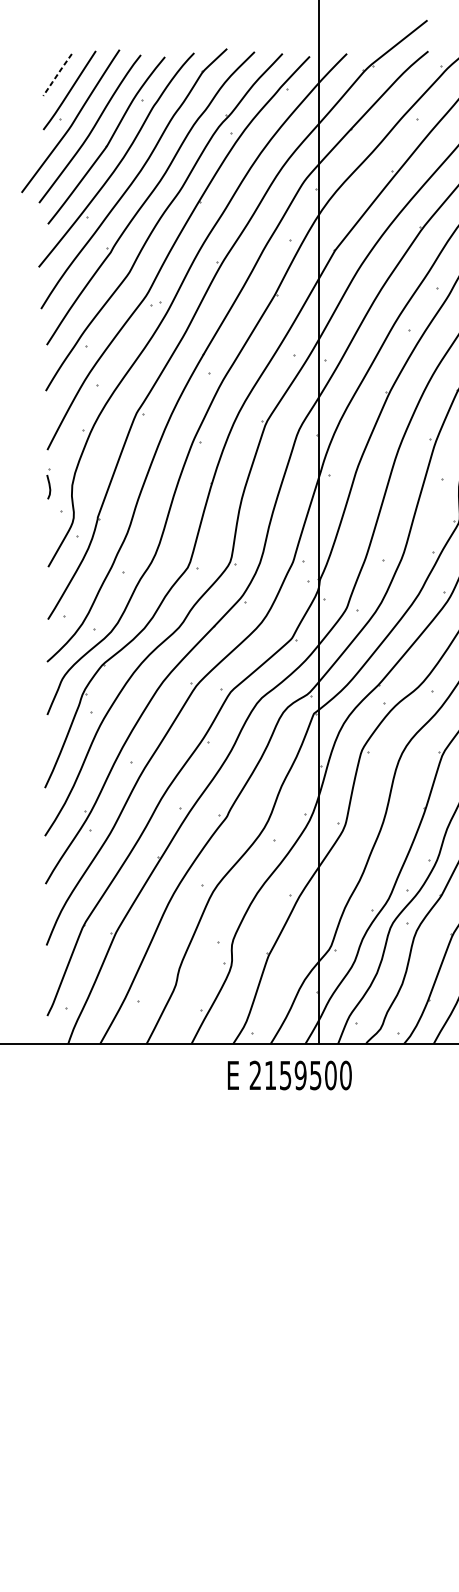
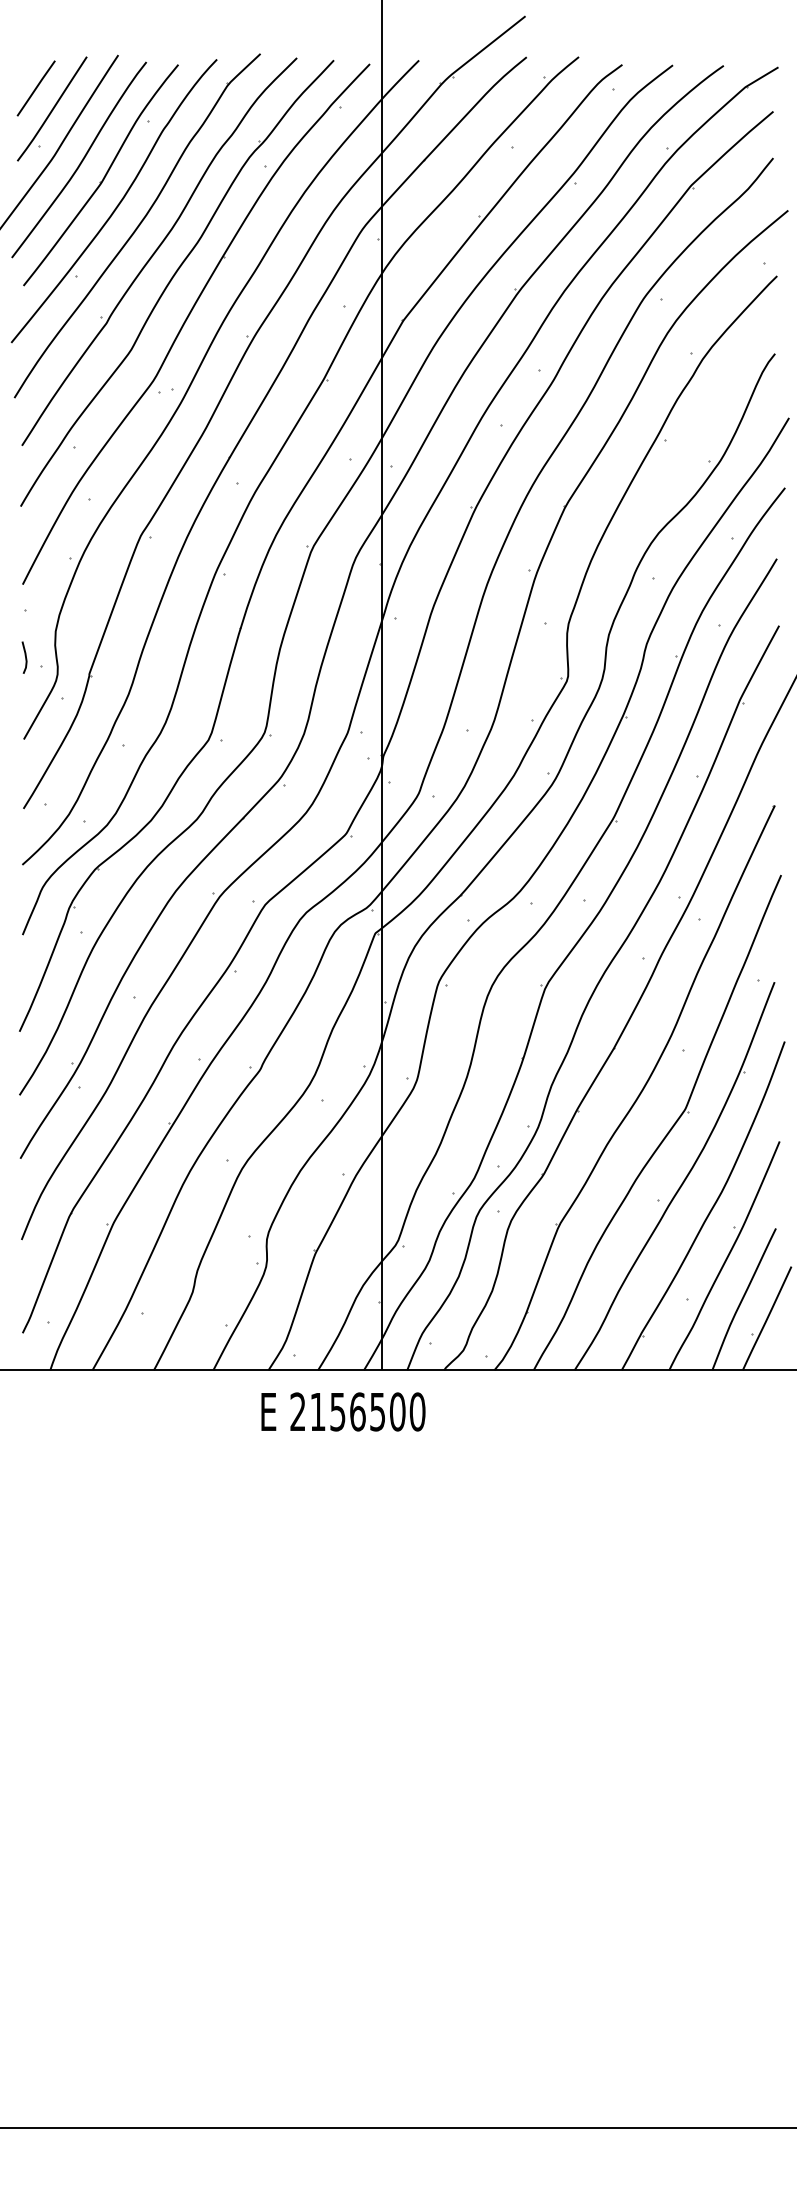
line: (57, 74) -> (35, 88), dashed -> solid
line: (49, 487) -> (25, 657), moved
text: (300, 1075) -> (357, 1411), 2159500 -> 2156500

